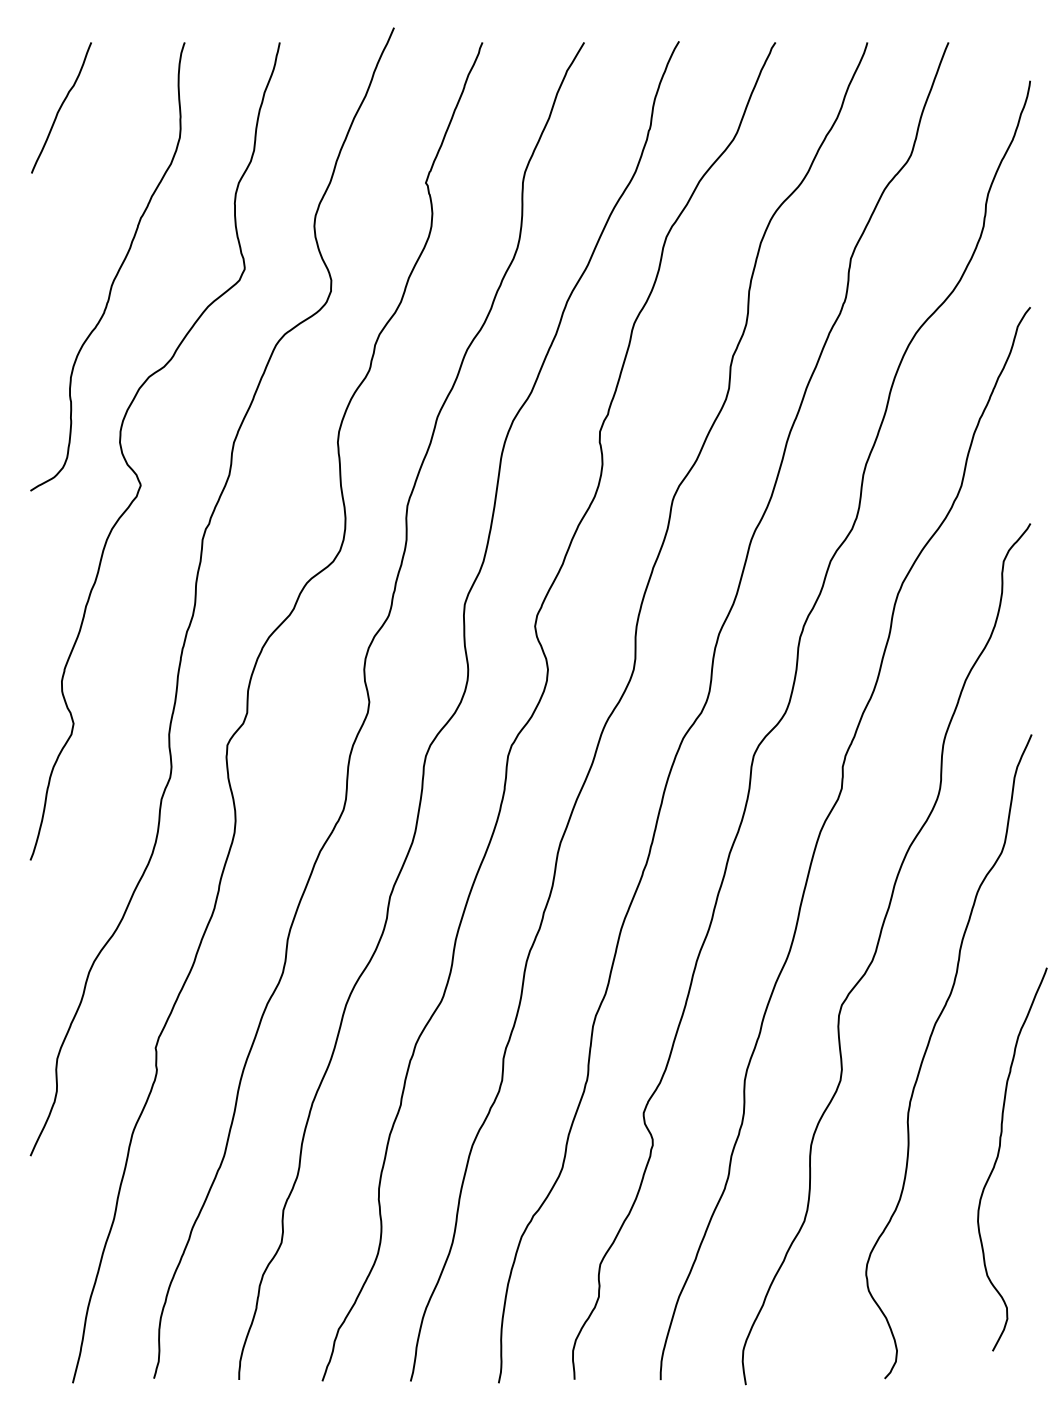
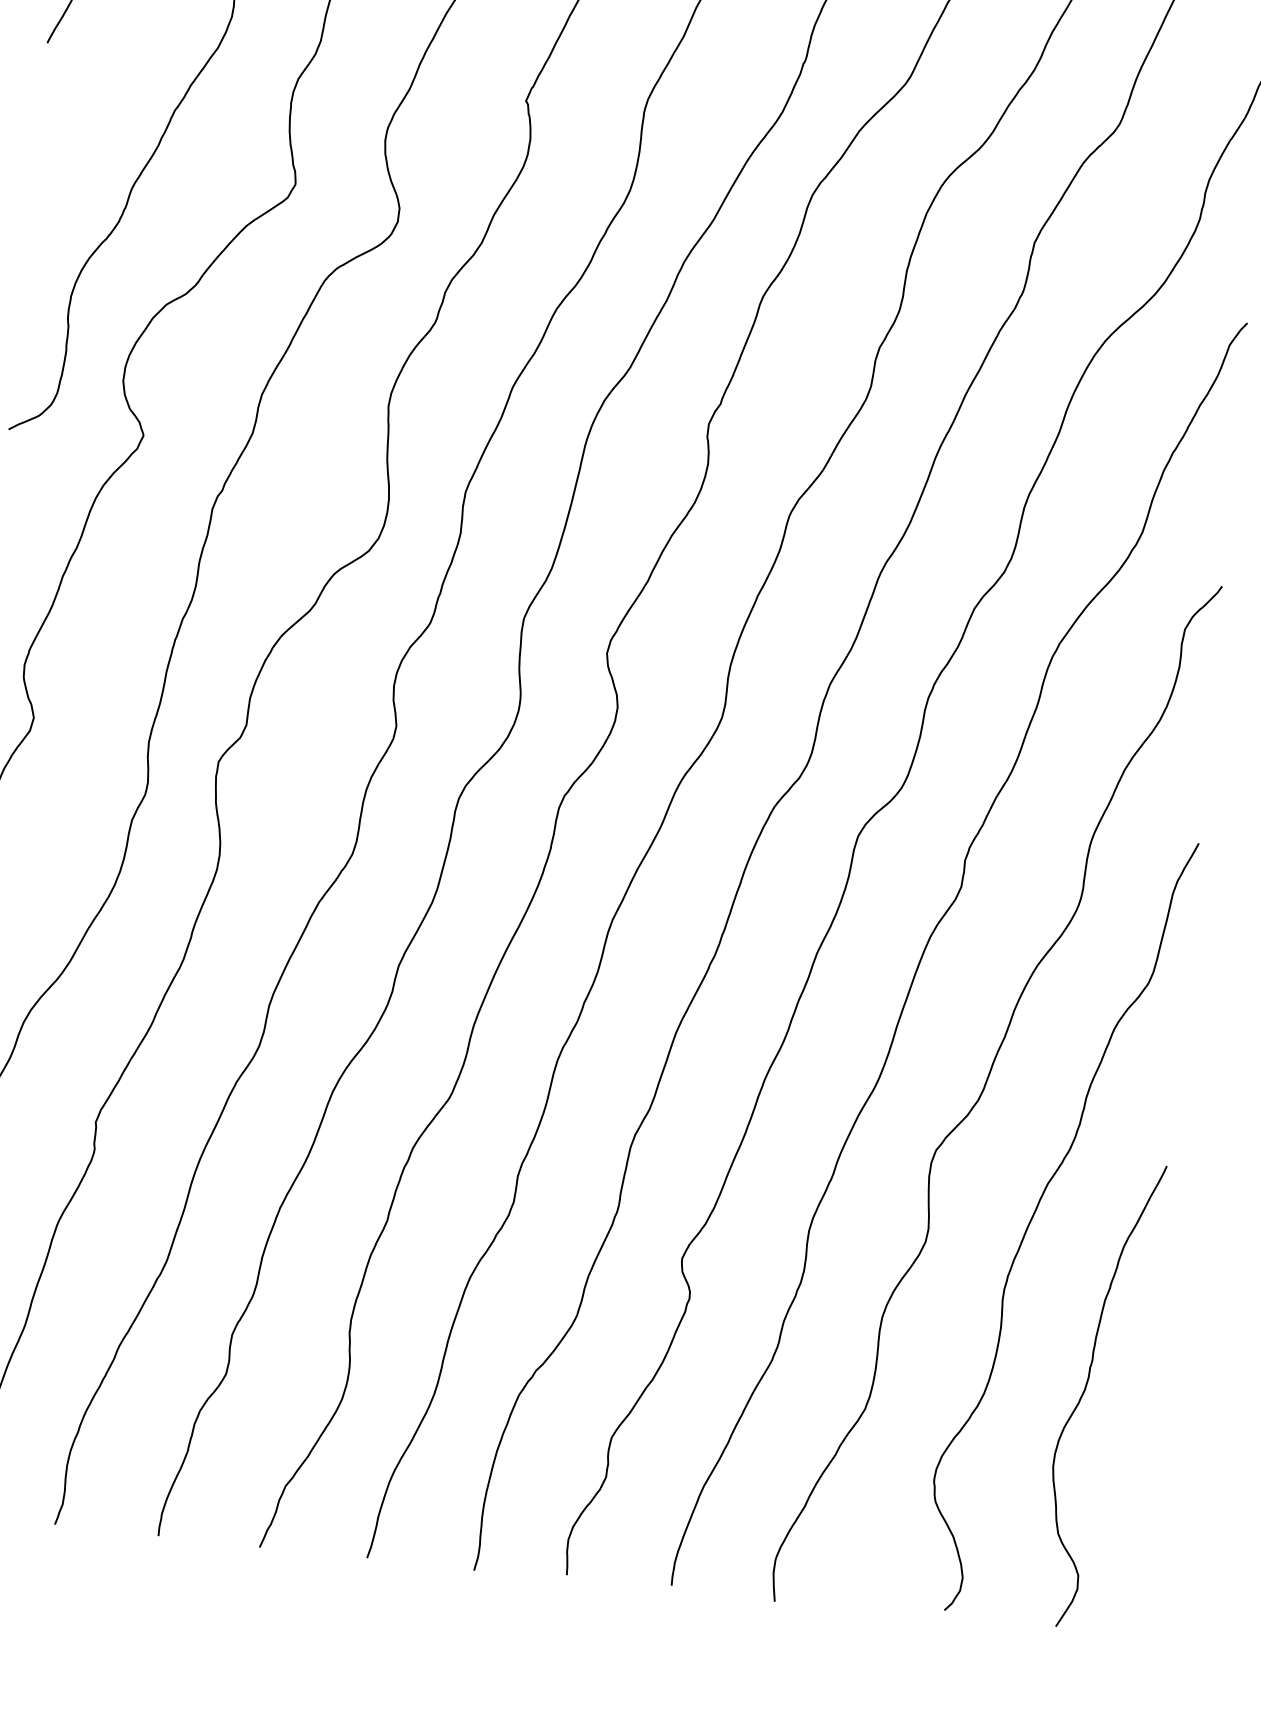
curve: (999, 1154) -> (1087, 1387), moved

